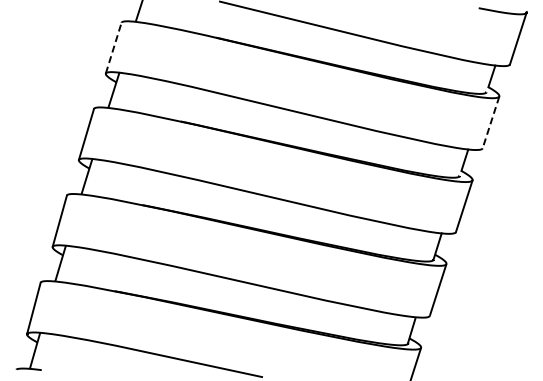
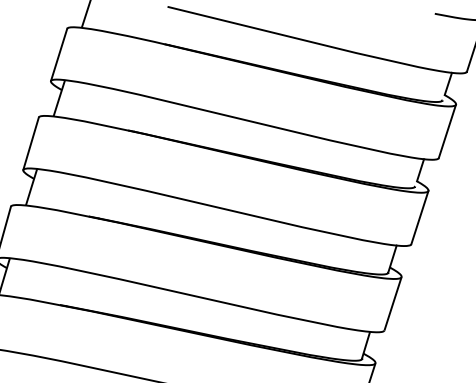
line: (113, 48) -> (58, 55), dashed -> solid
line: (490, 122) -> (446, 131), dashed -> solid

